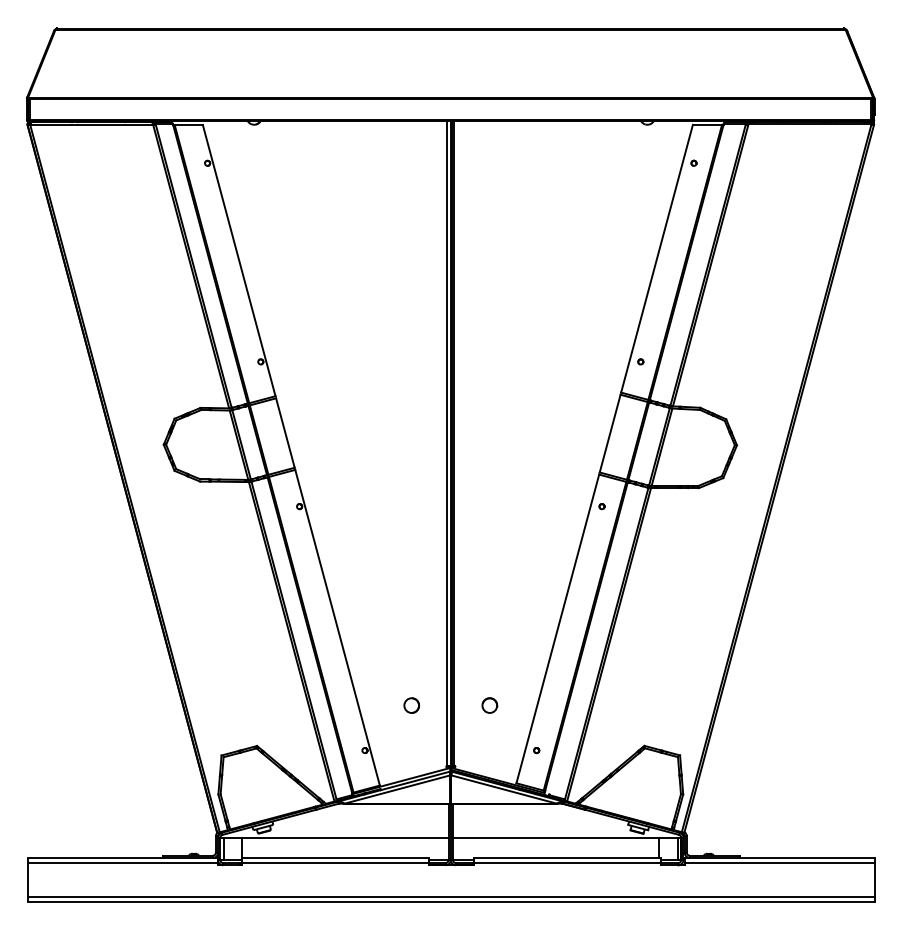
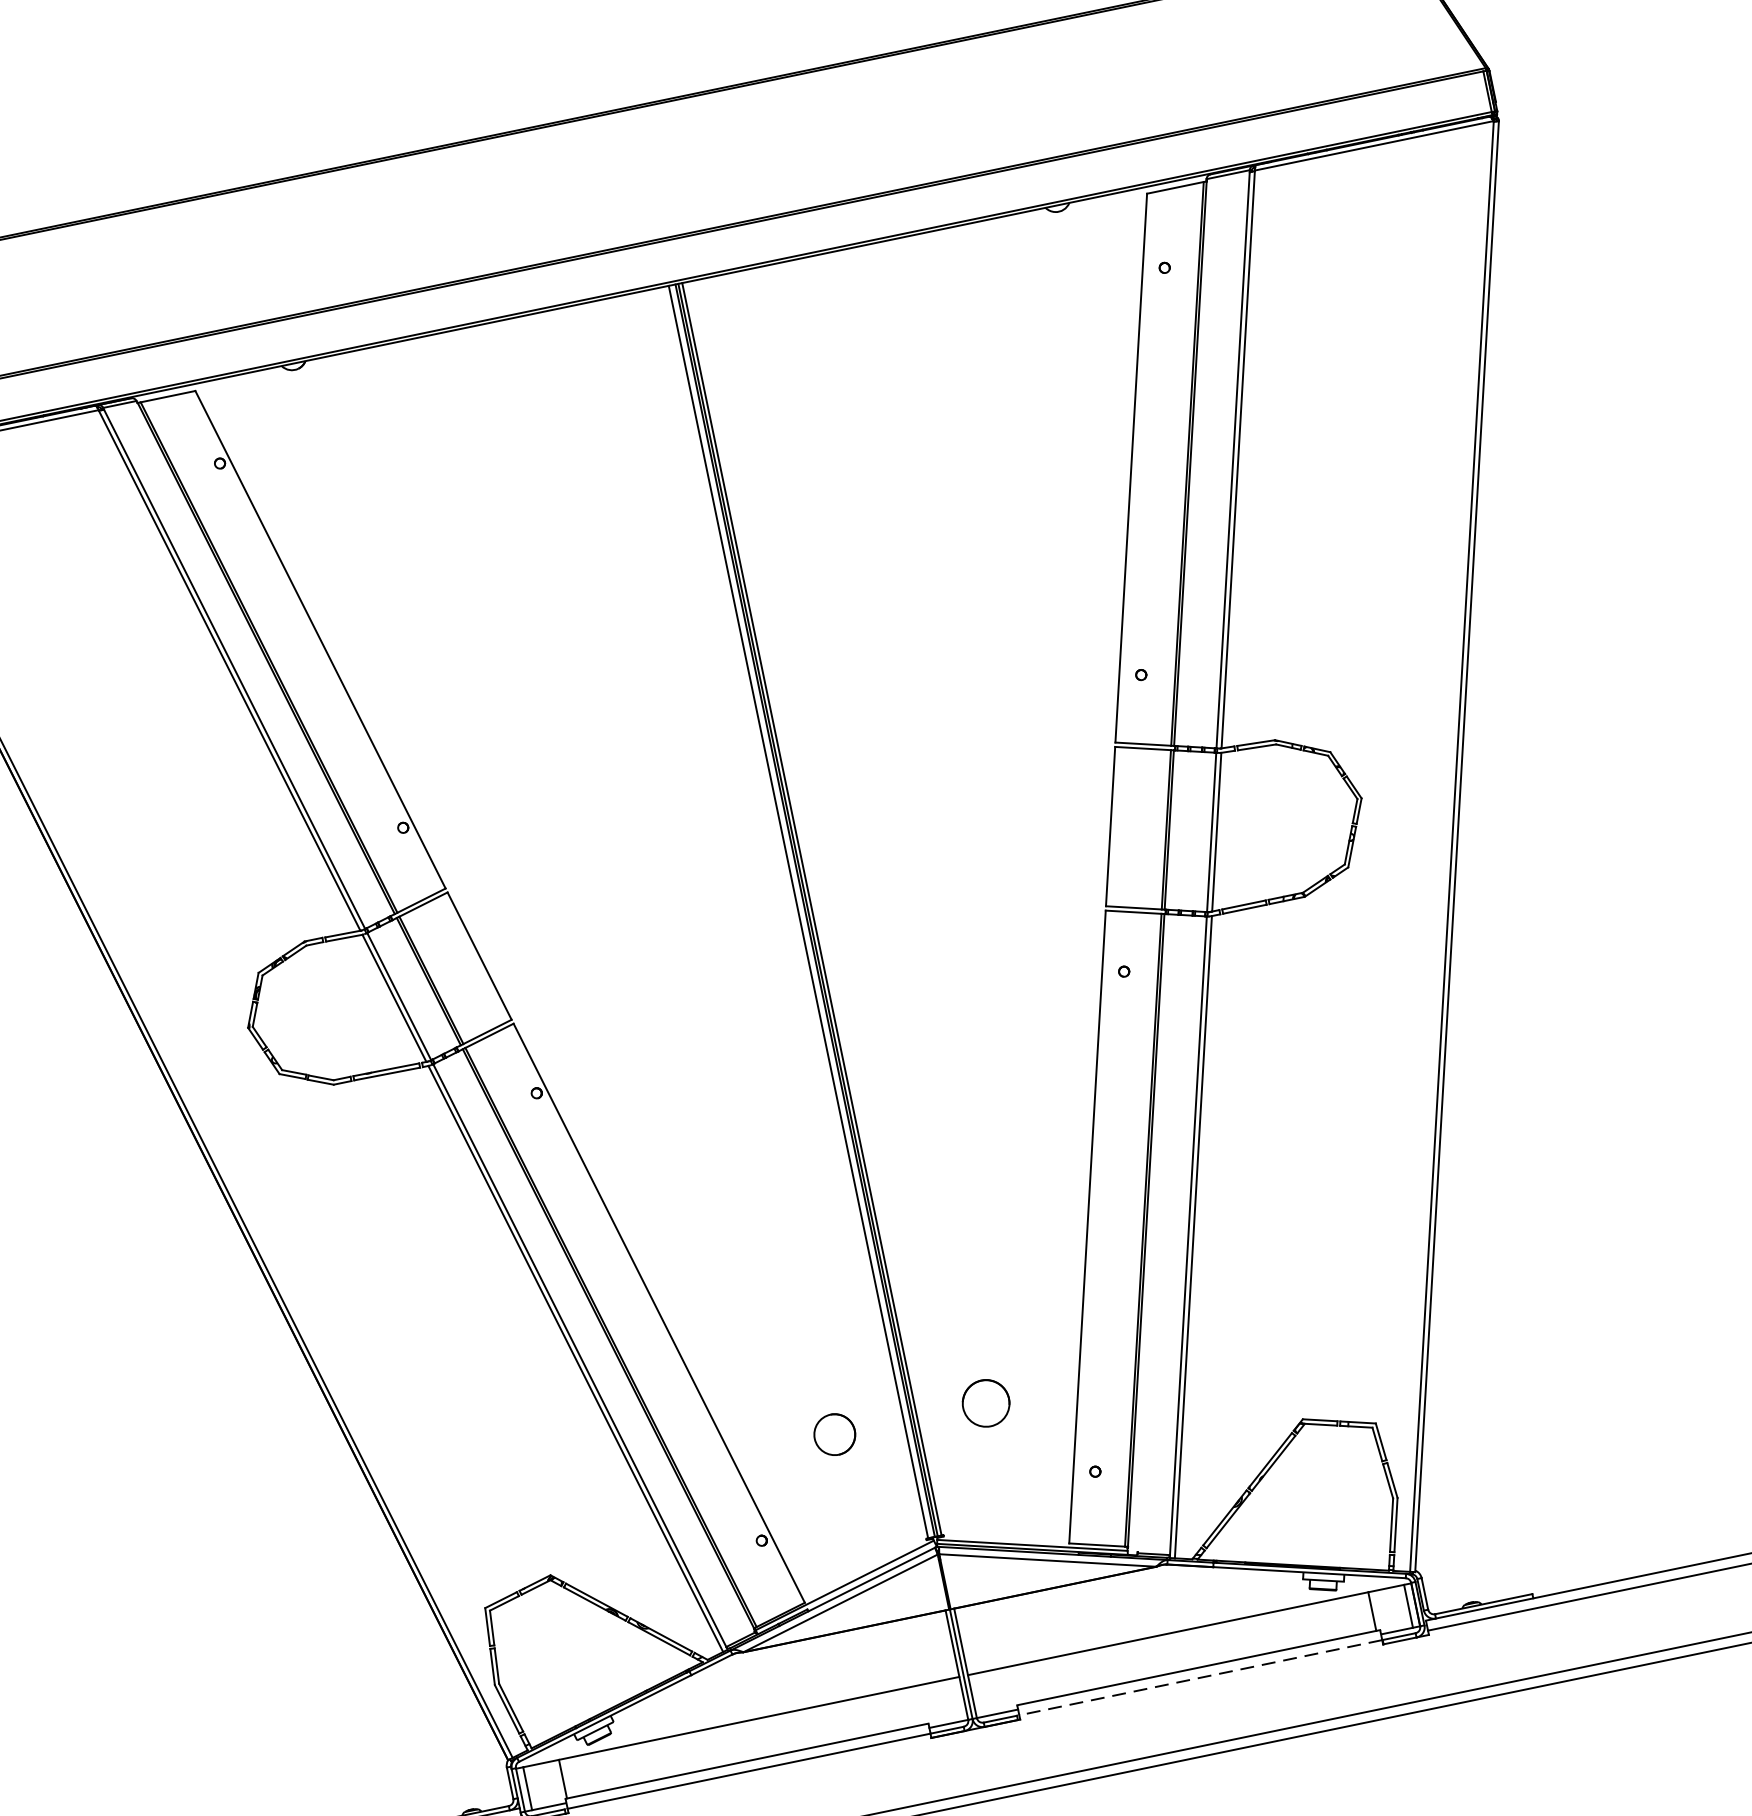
circle: (411, 705) -> (834, 1434), size x1.4
part: (489, 705) -> (985, 1403), size x1.6
line: (567, 863) -> (1200, 1678), solid -> dashed

